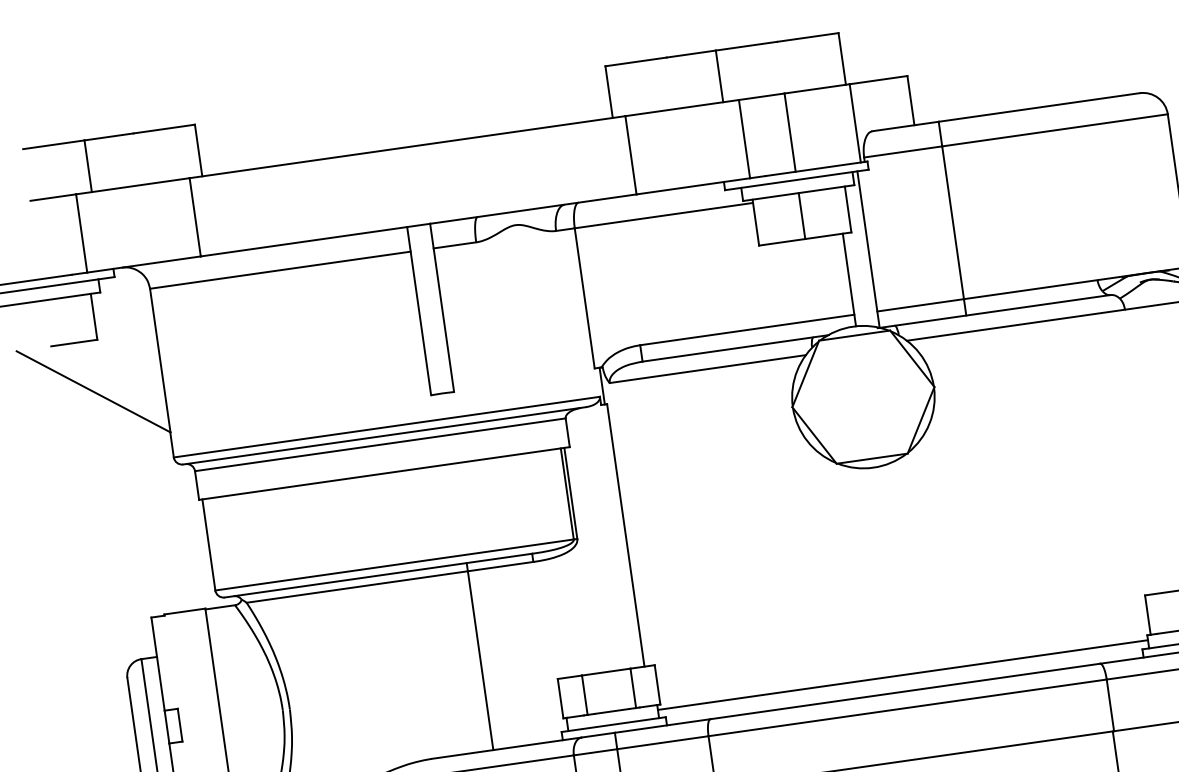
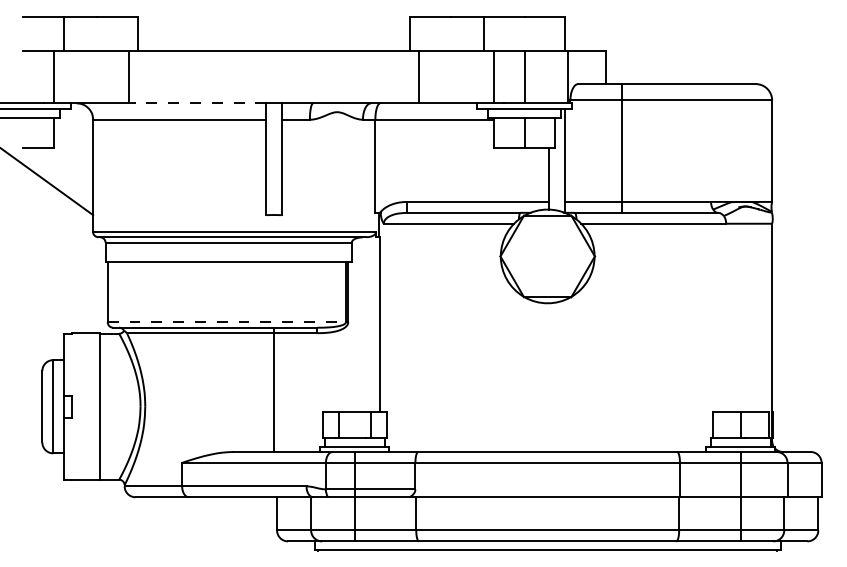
line: (303, 241) -> (197, 103), solid -> dashed
line: (395, 565) -> (227, 322), solid -> dashed
line: (902, 675) -> (547, 441), removed

